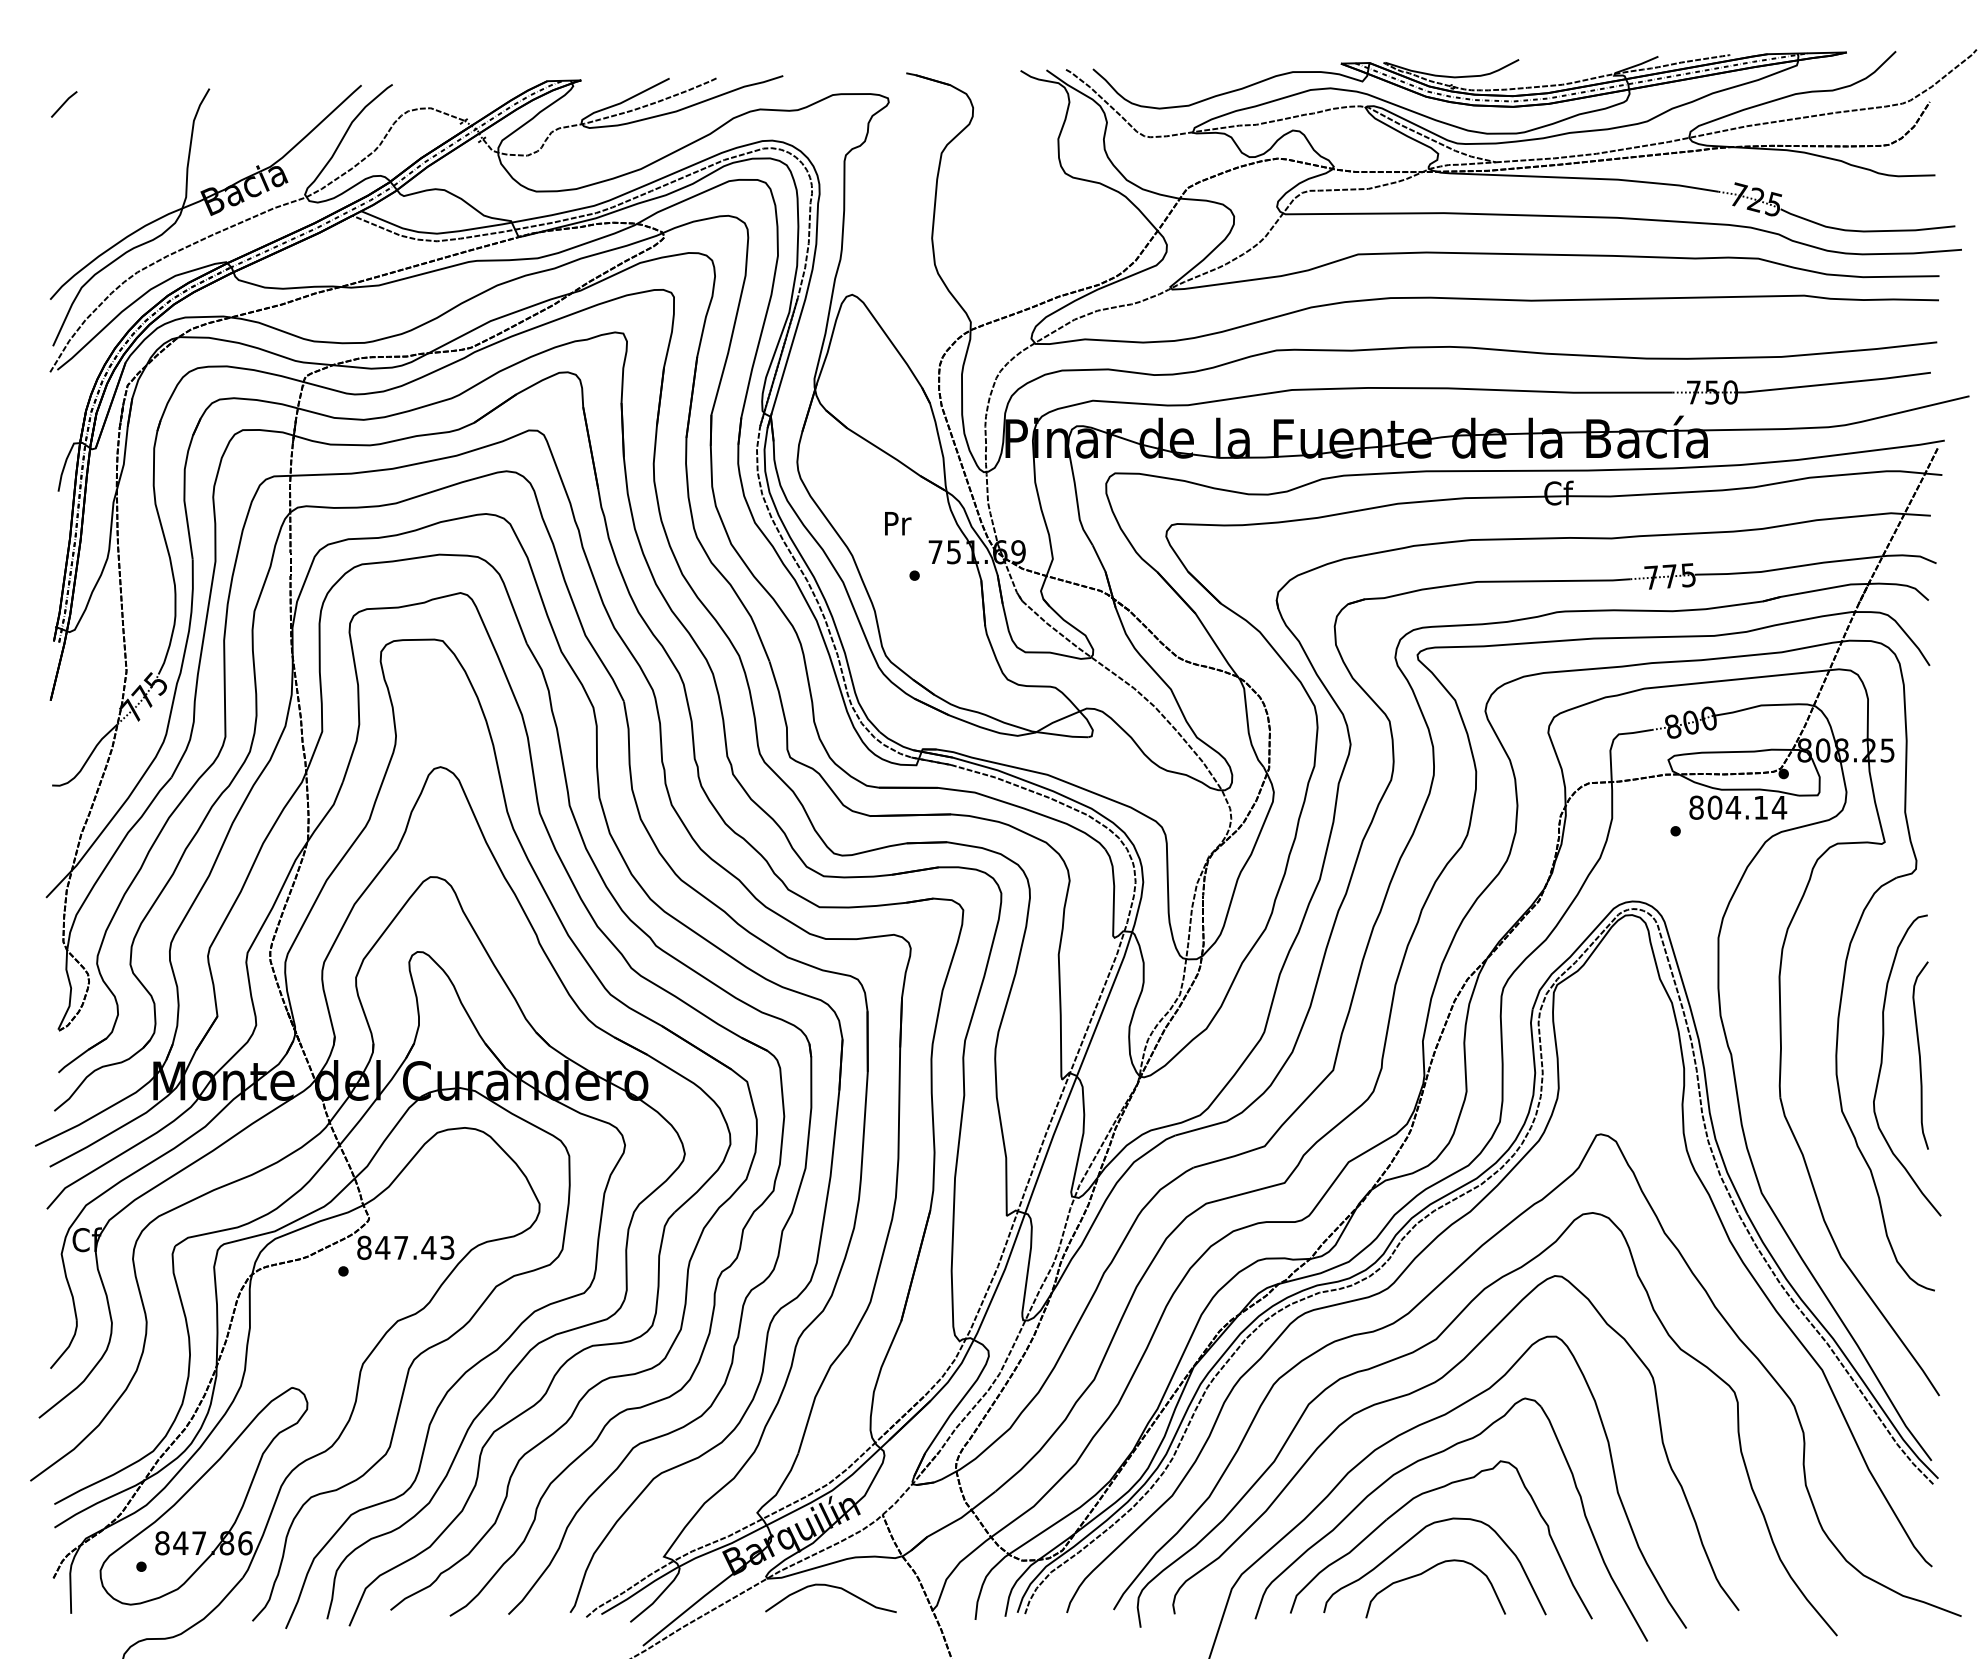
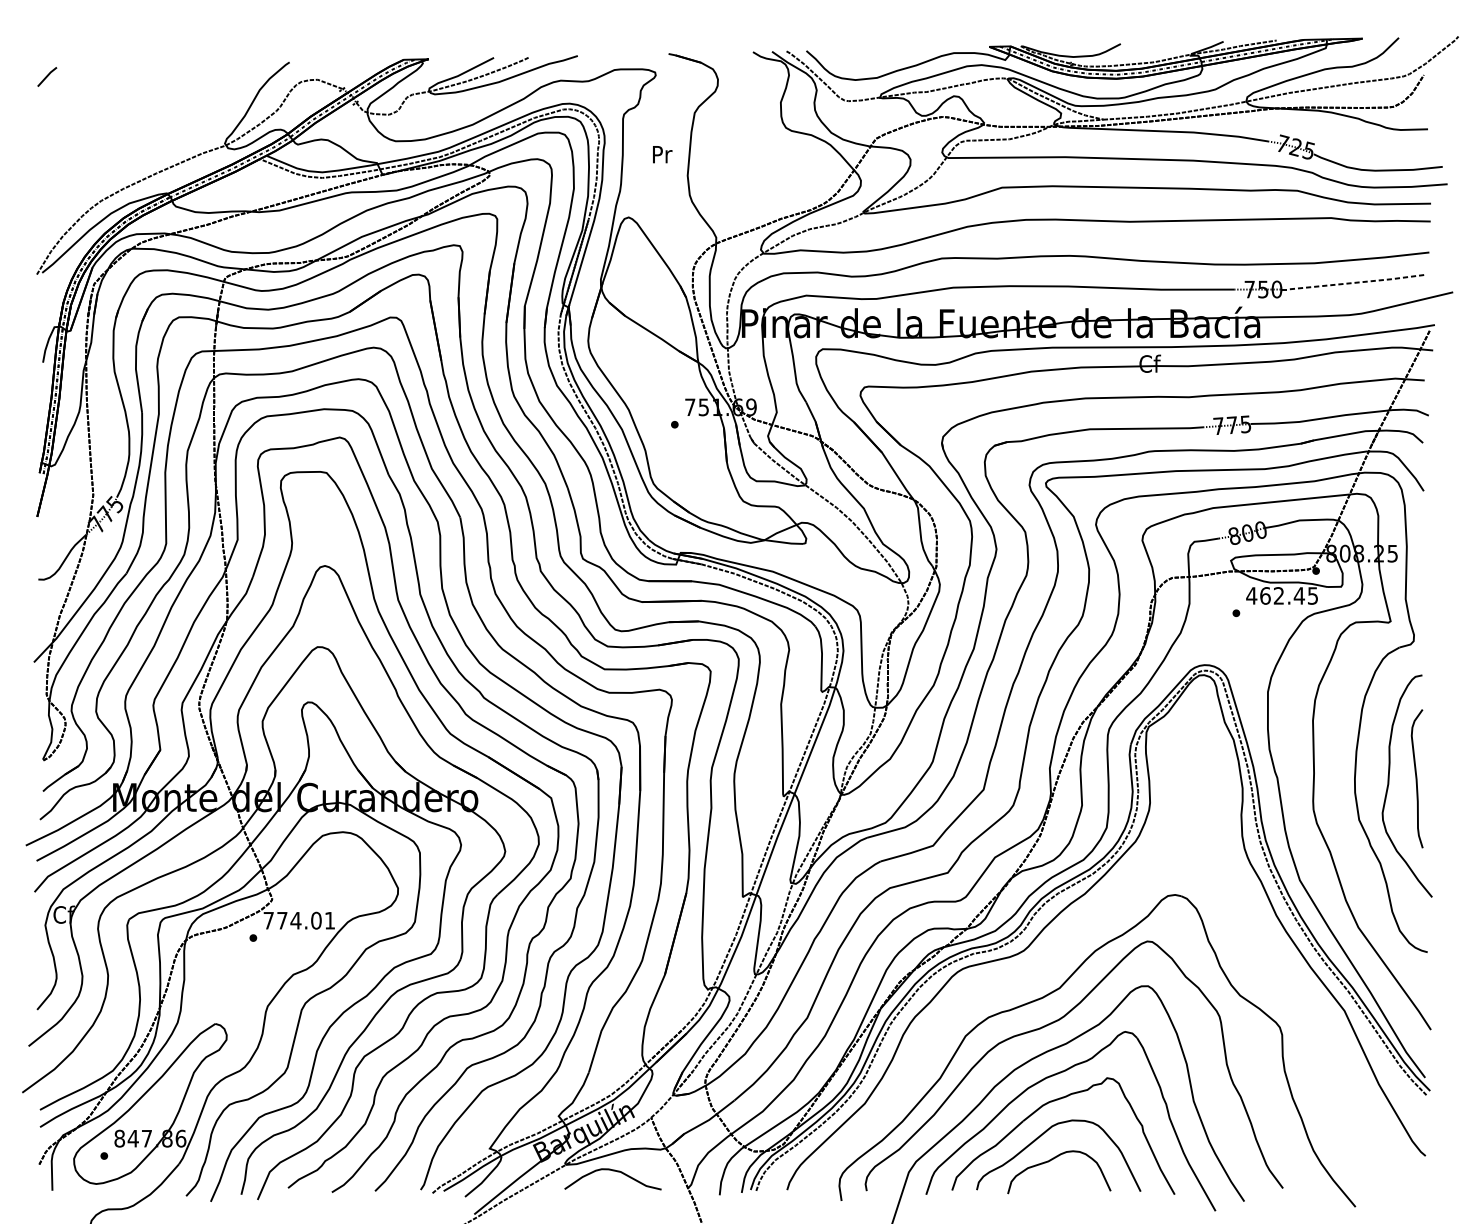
part: (205, 215) -> (151, 158), removed
line: (1834, 383) -> (1353, 282), solid -> dashed
text: (898, 523) -> (662, 154), moved
text: (1737, 807) -> (1281, 595), 804.14 -> 462.45
text: (405, 1247) -> (299, 920), 847.43 -> 774.01
curve: (1451, 1275) -> (1070, 941), removed

